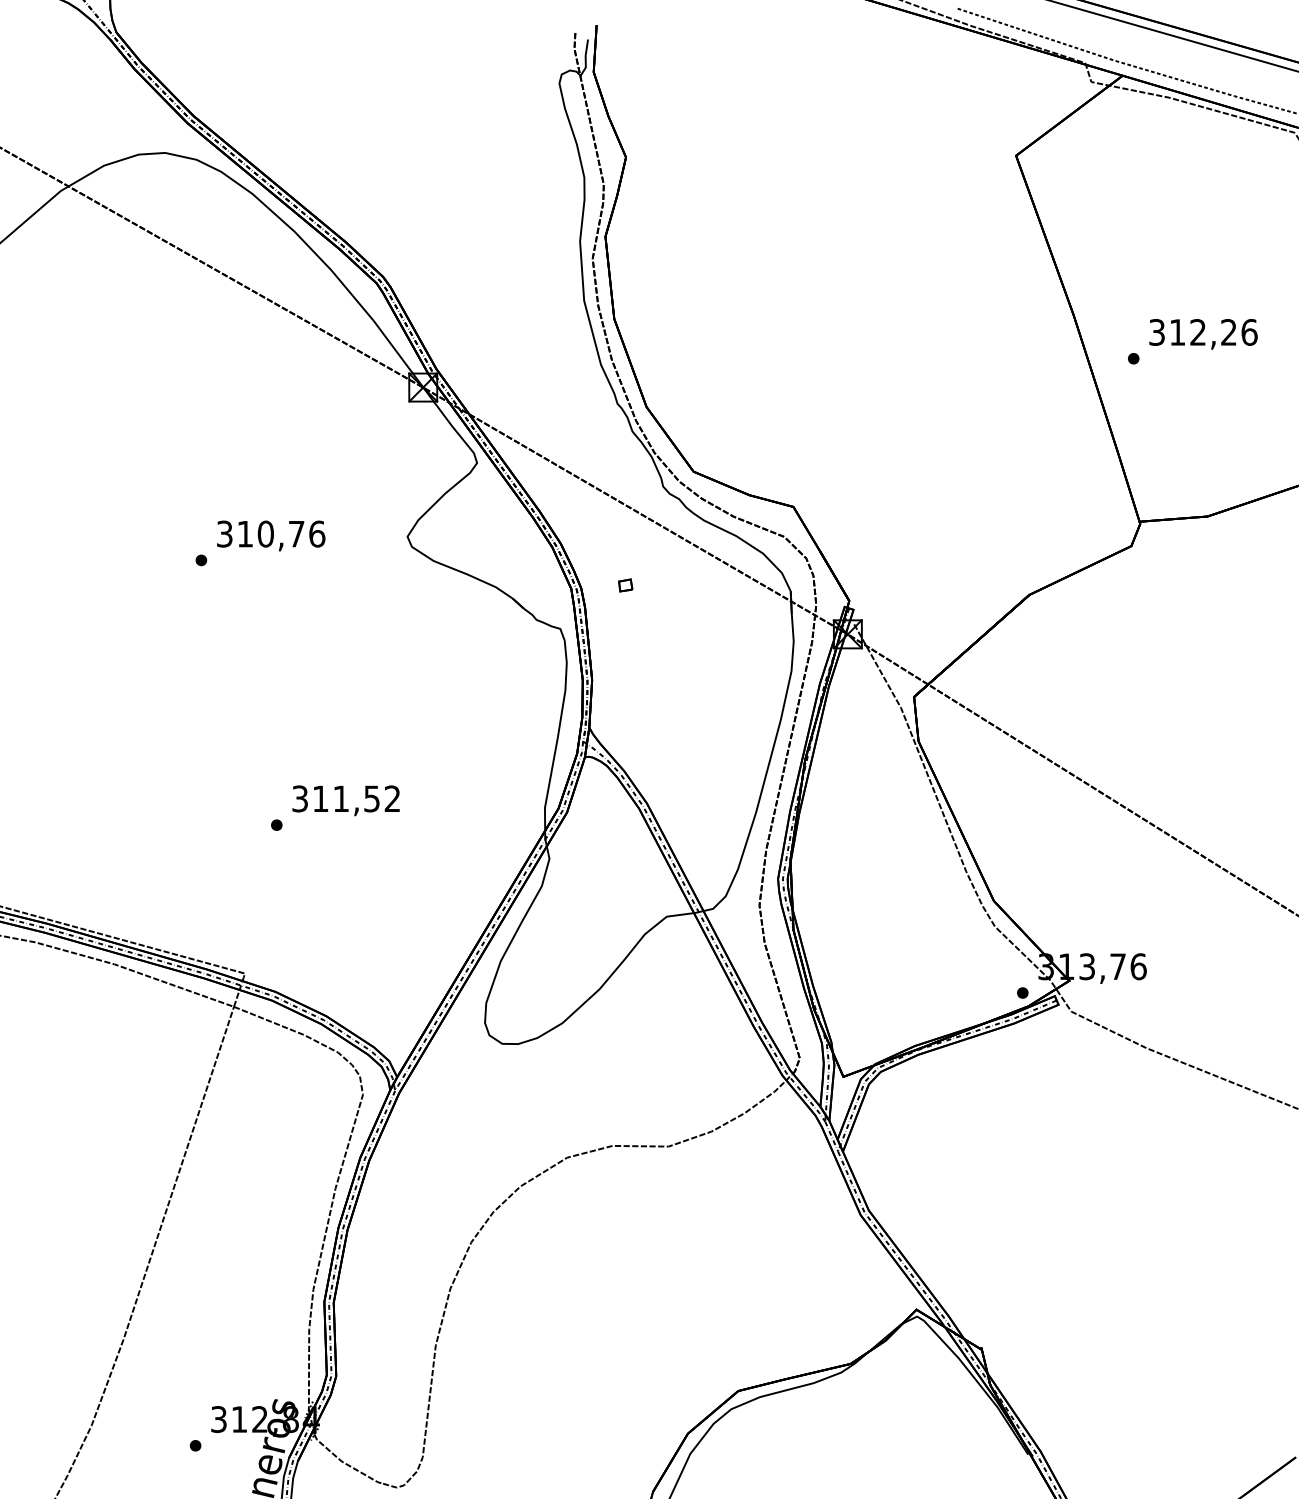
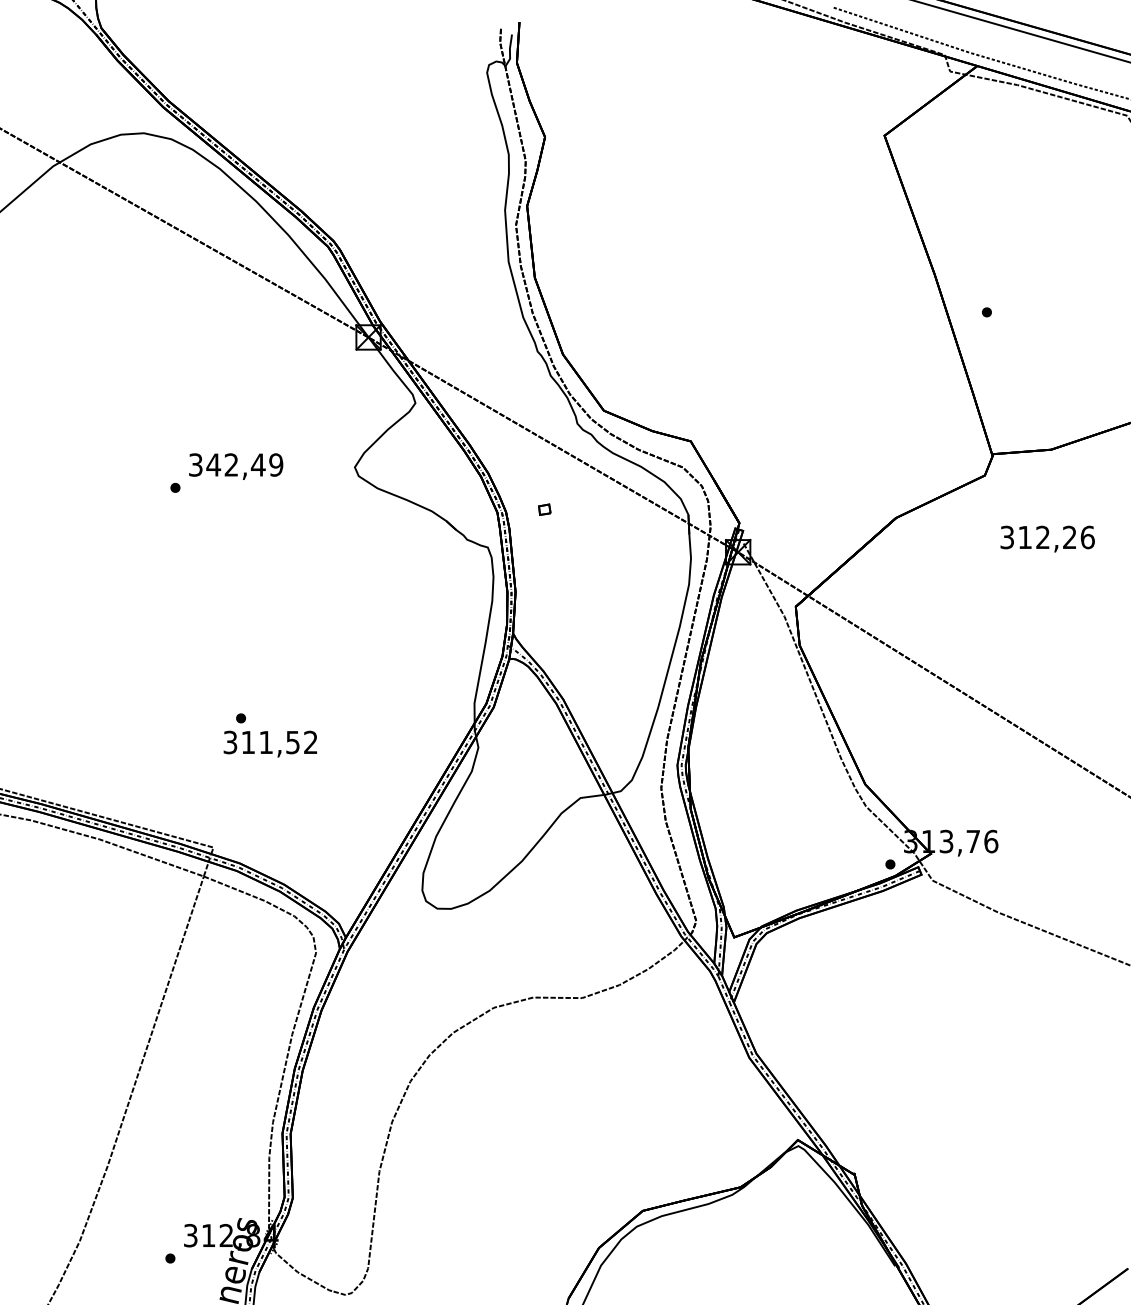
text: (1203, 333) -> (1047, 538), moved
text: (280, 533) -> (244, 464), 310,76 -> 342,49
text: (345, 800) -> (269, 743), moved

